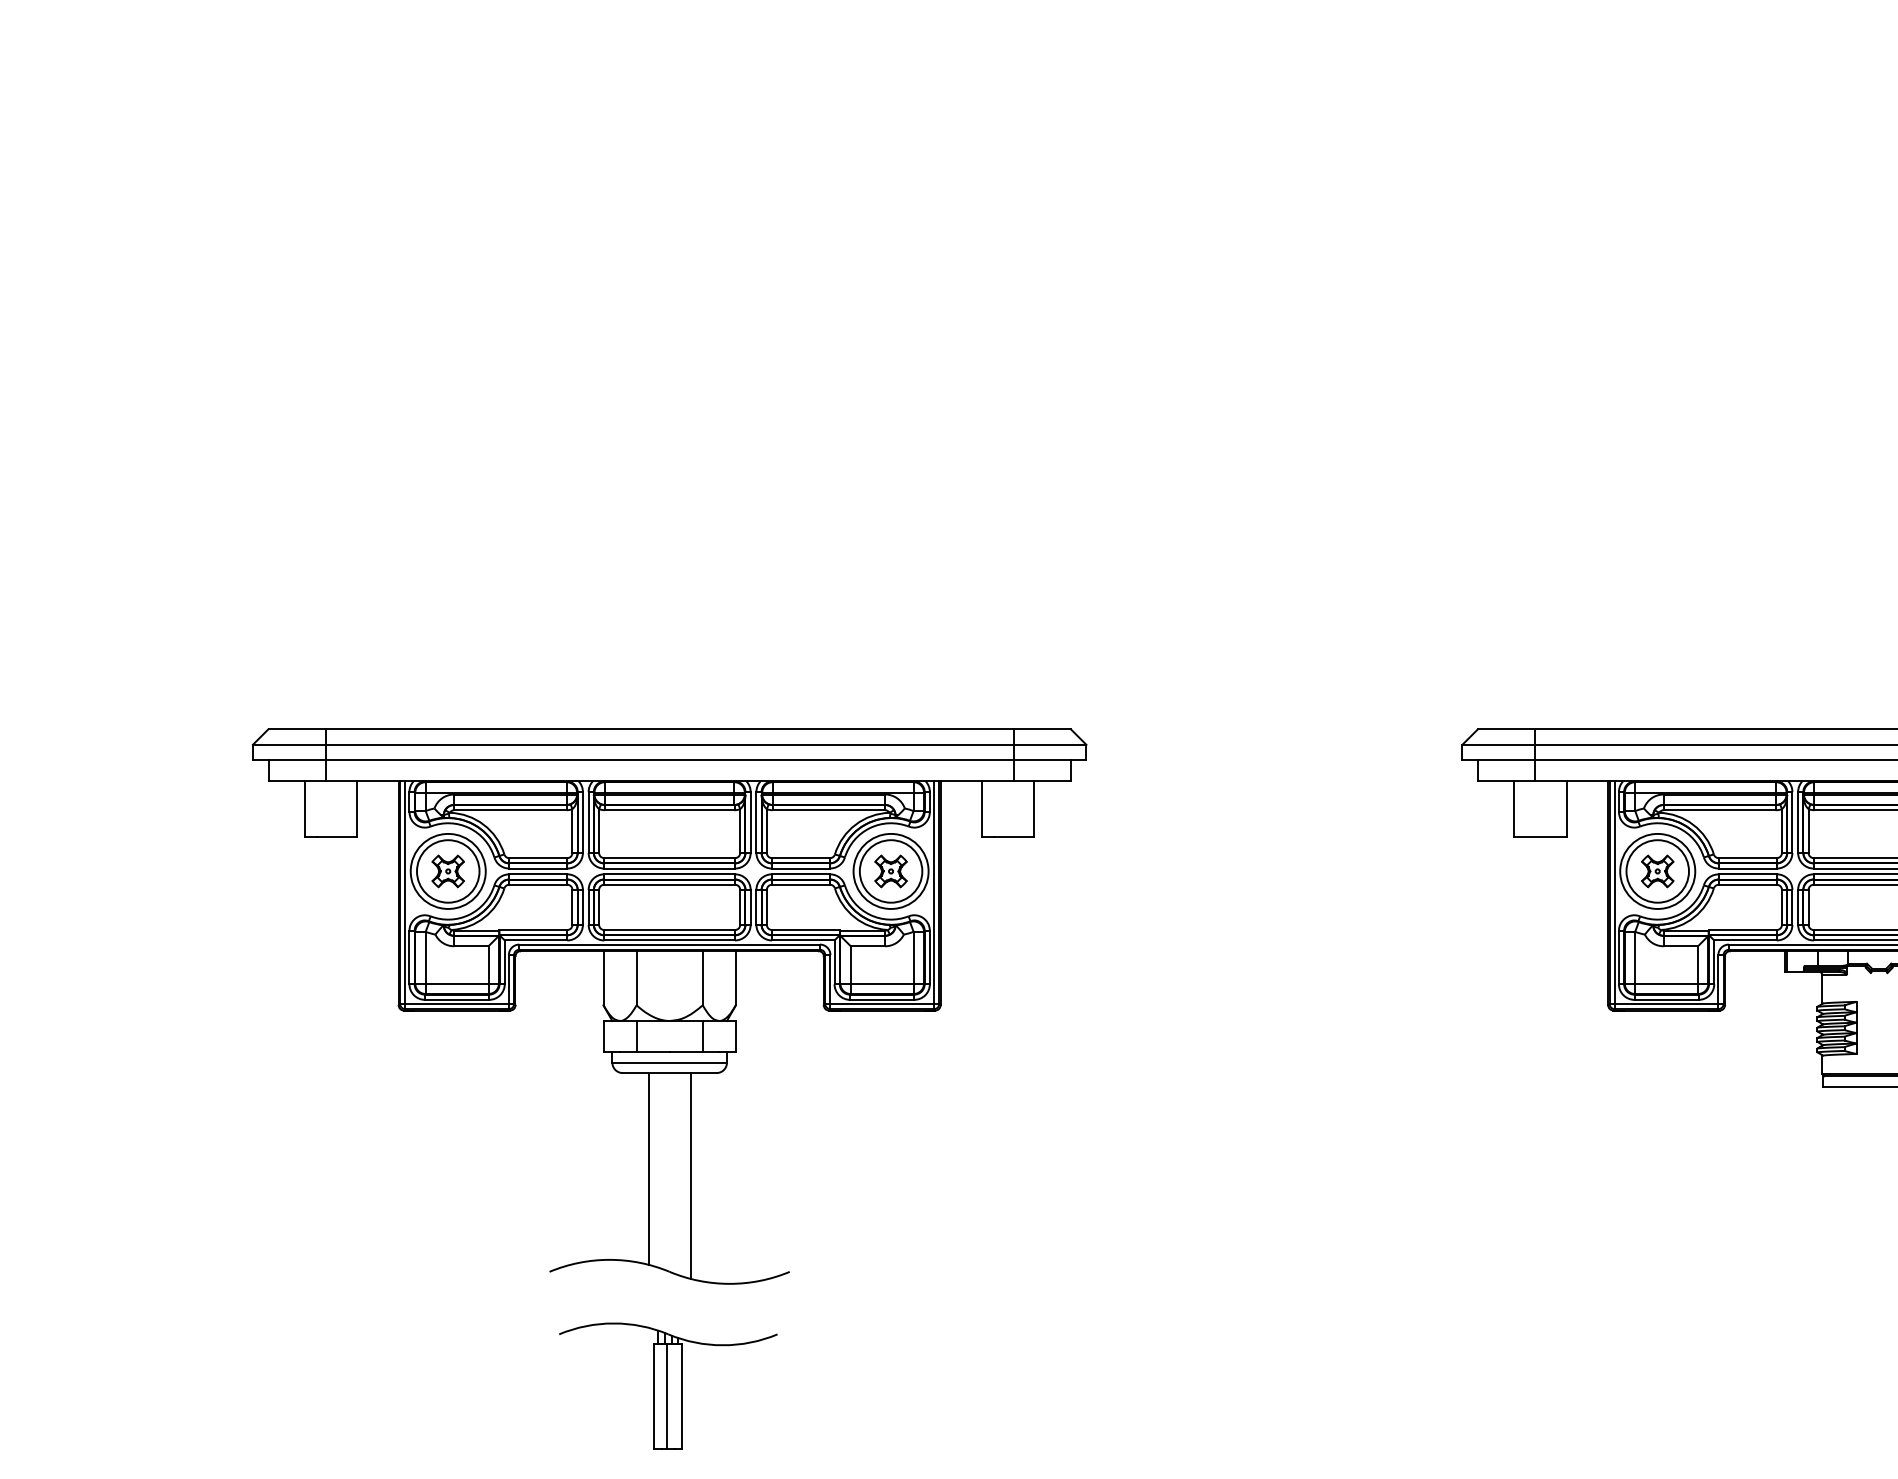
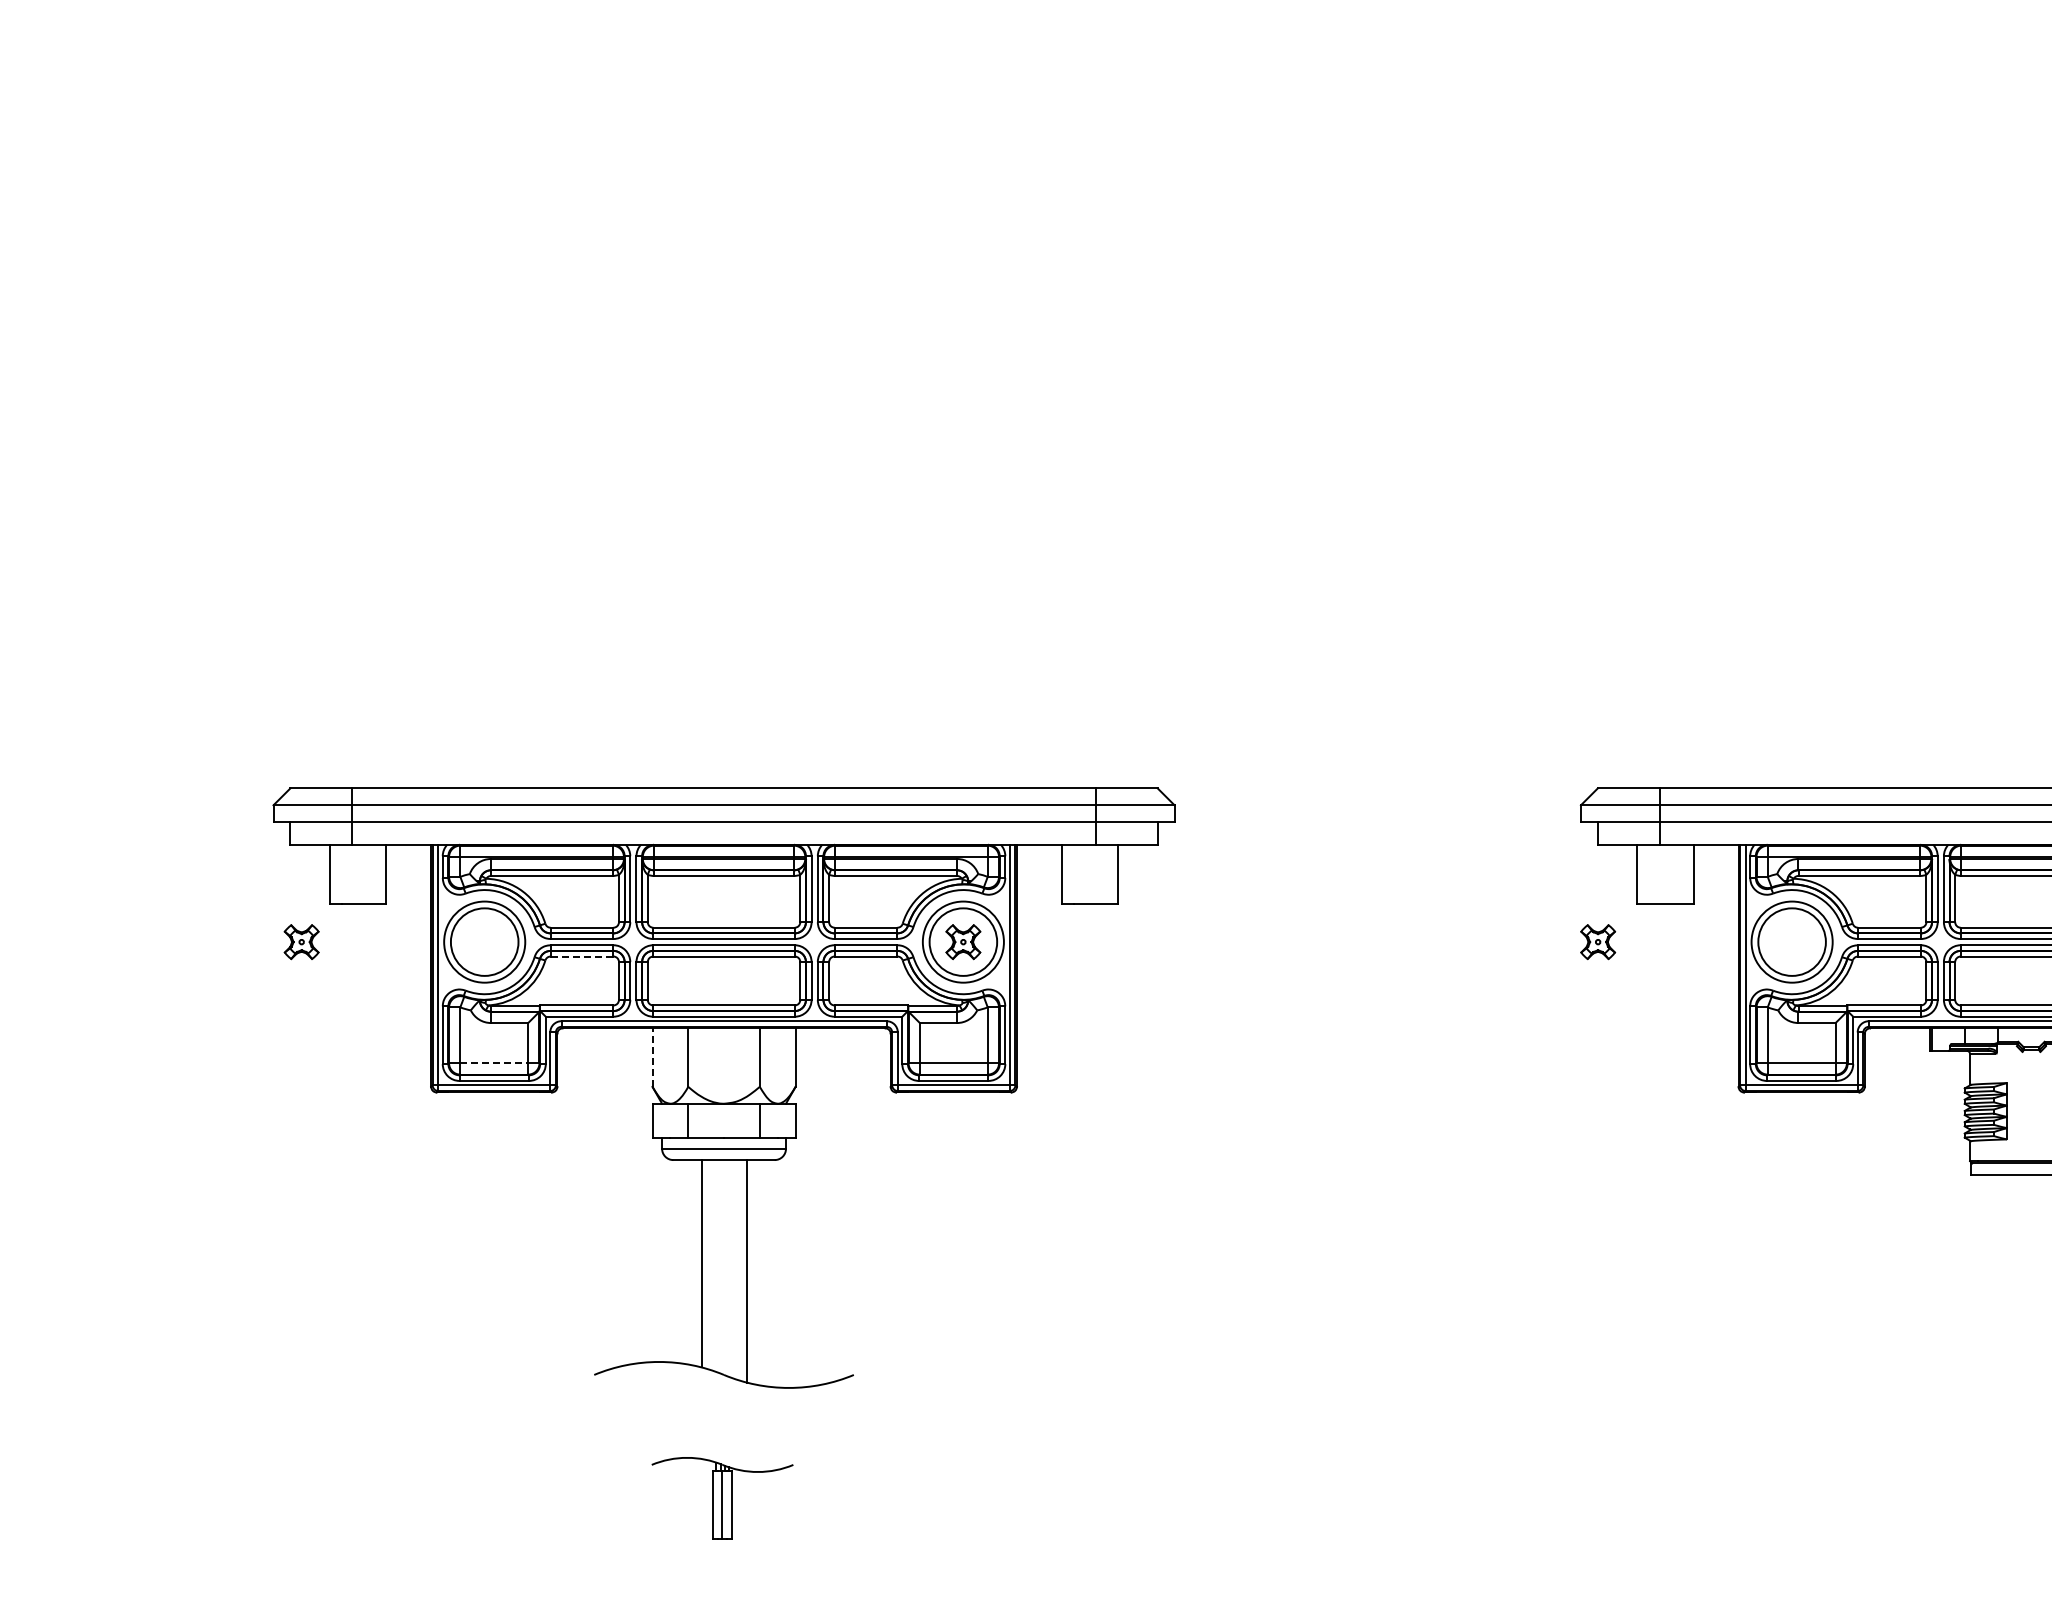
part: (448, 871) -> (301, 942), moved
part: (1658, 871) -> (1598, 942), moved
line: (537, 884) -> (581, 956), solid -> dashed
line: (603, 978) -> (652, 1057), solid -> dashed
line: (457, 983) -> (494, 1063), solid -> dashed
part: (668, 1386) -> (722, 1498), size x0.6

